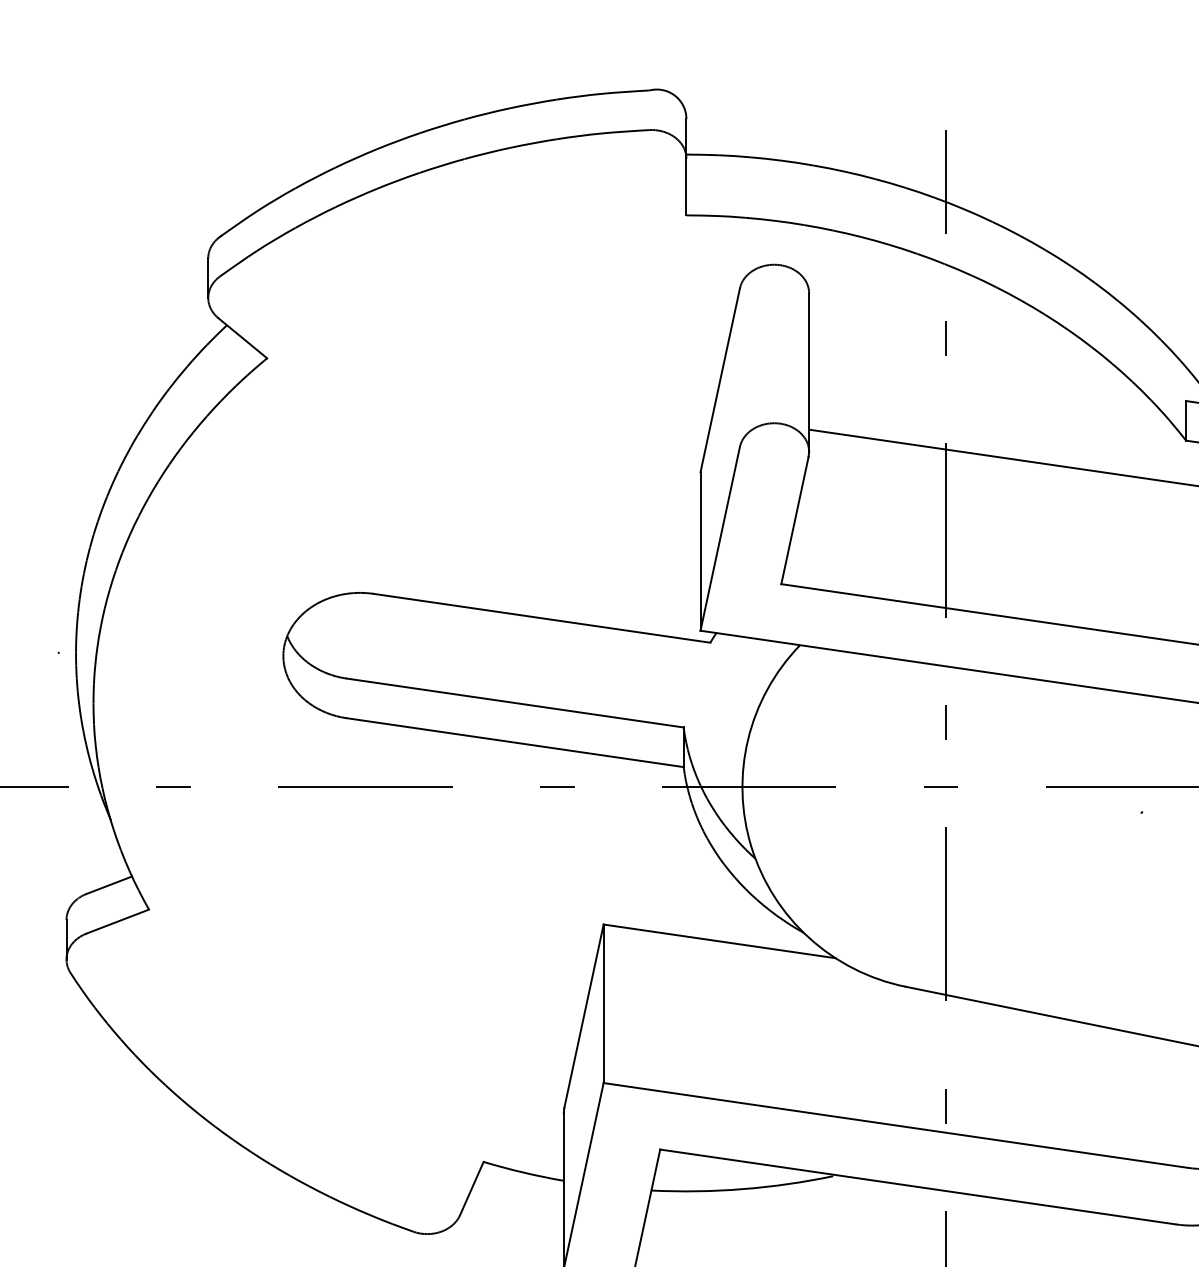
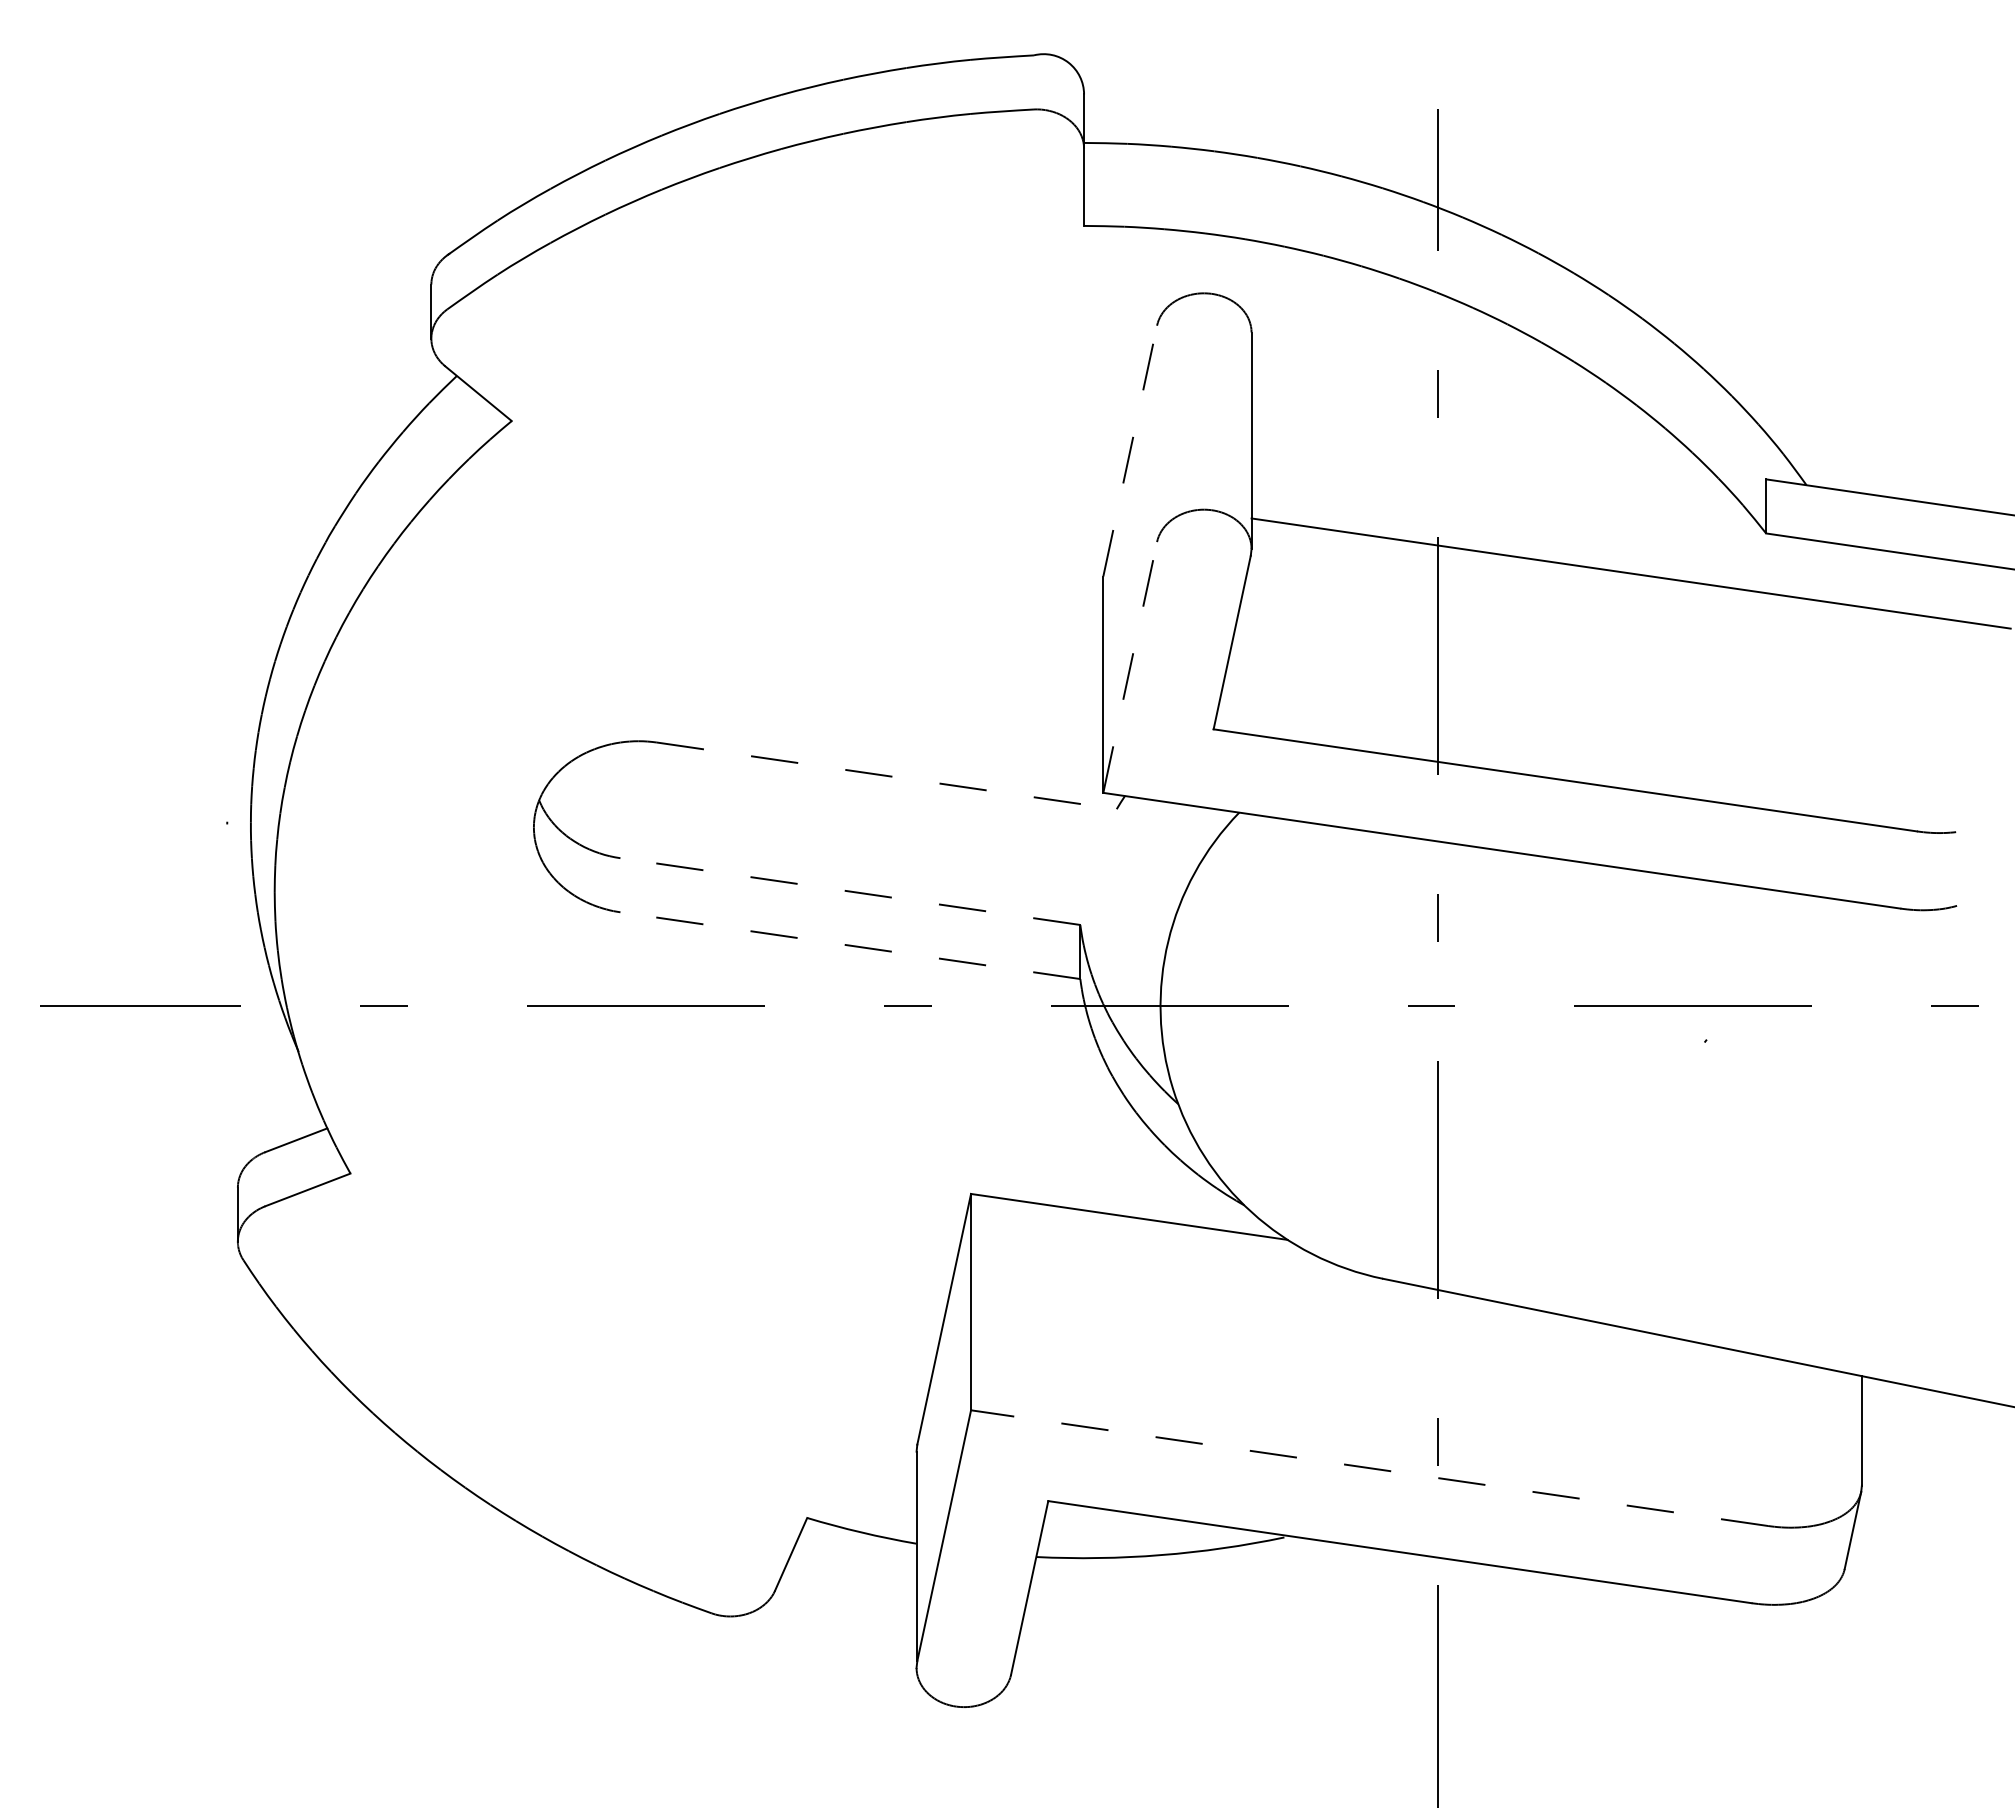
line: (720, 379) -> (1130, 450), solid -> dashed
line: (720, 538) -> (1130, 667), solid -> dashed
line: (542, 617) -> (887, 775), solid -> dashed
line: (514, 702) -> (849, 891), solid -> dashed
line: (514, 742) -> (849, 945), solid -> dashed
line: (895, 1125) -> (1369, 1468), solid -> dashed

